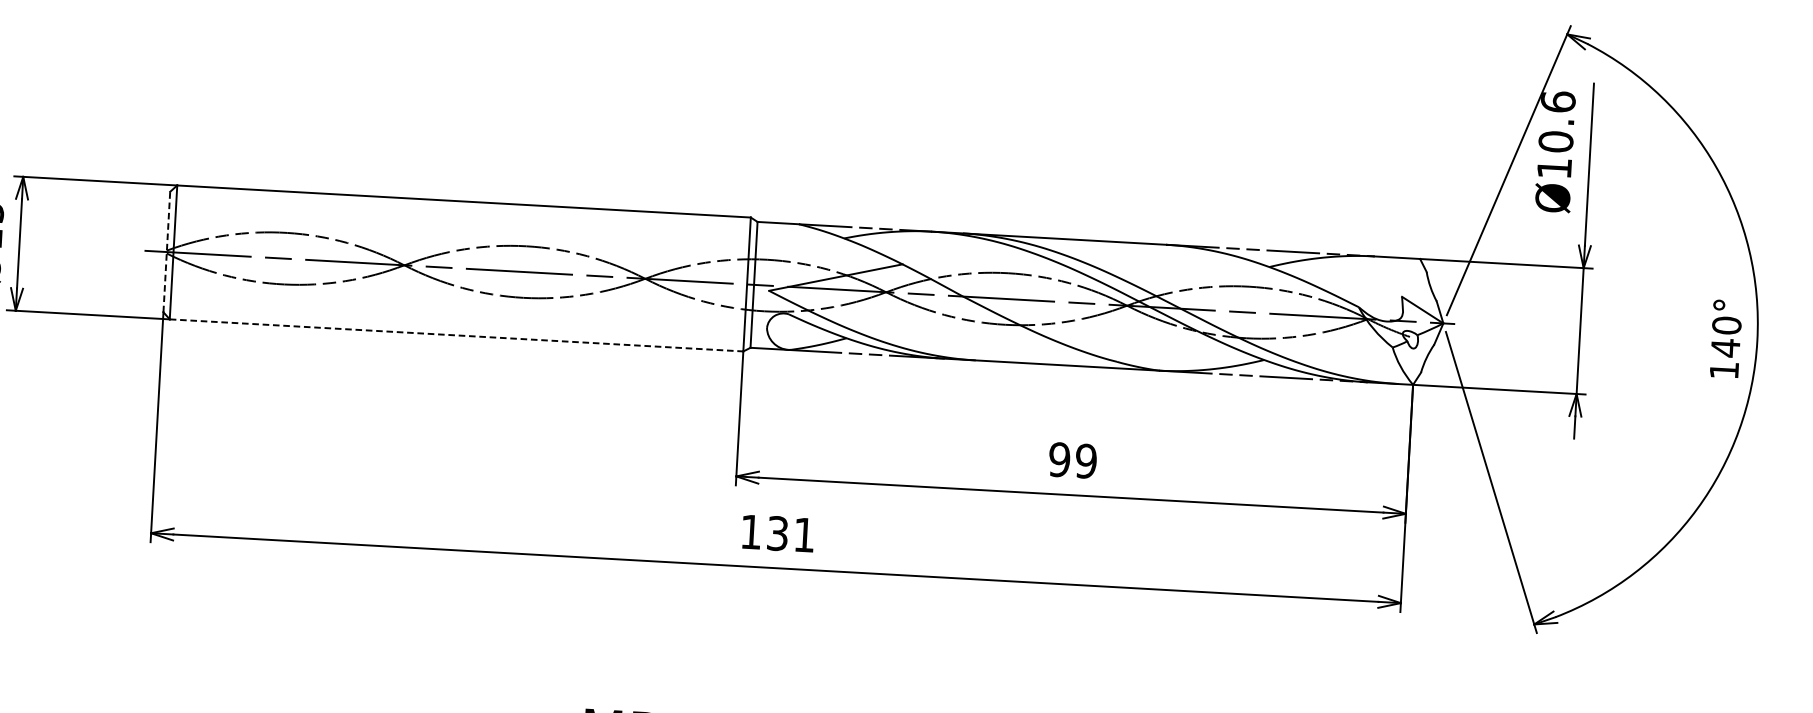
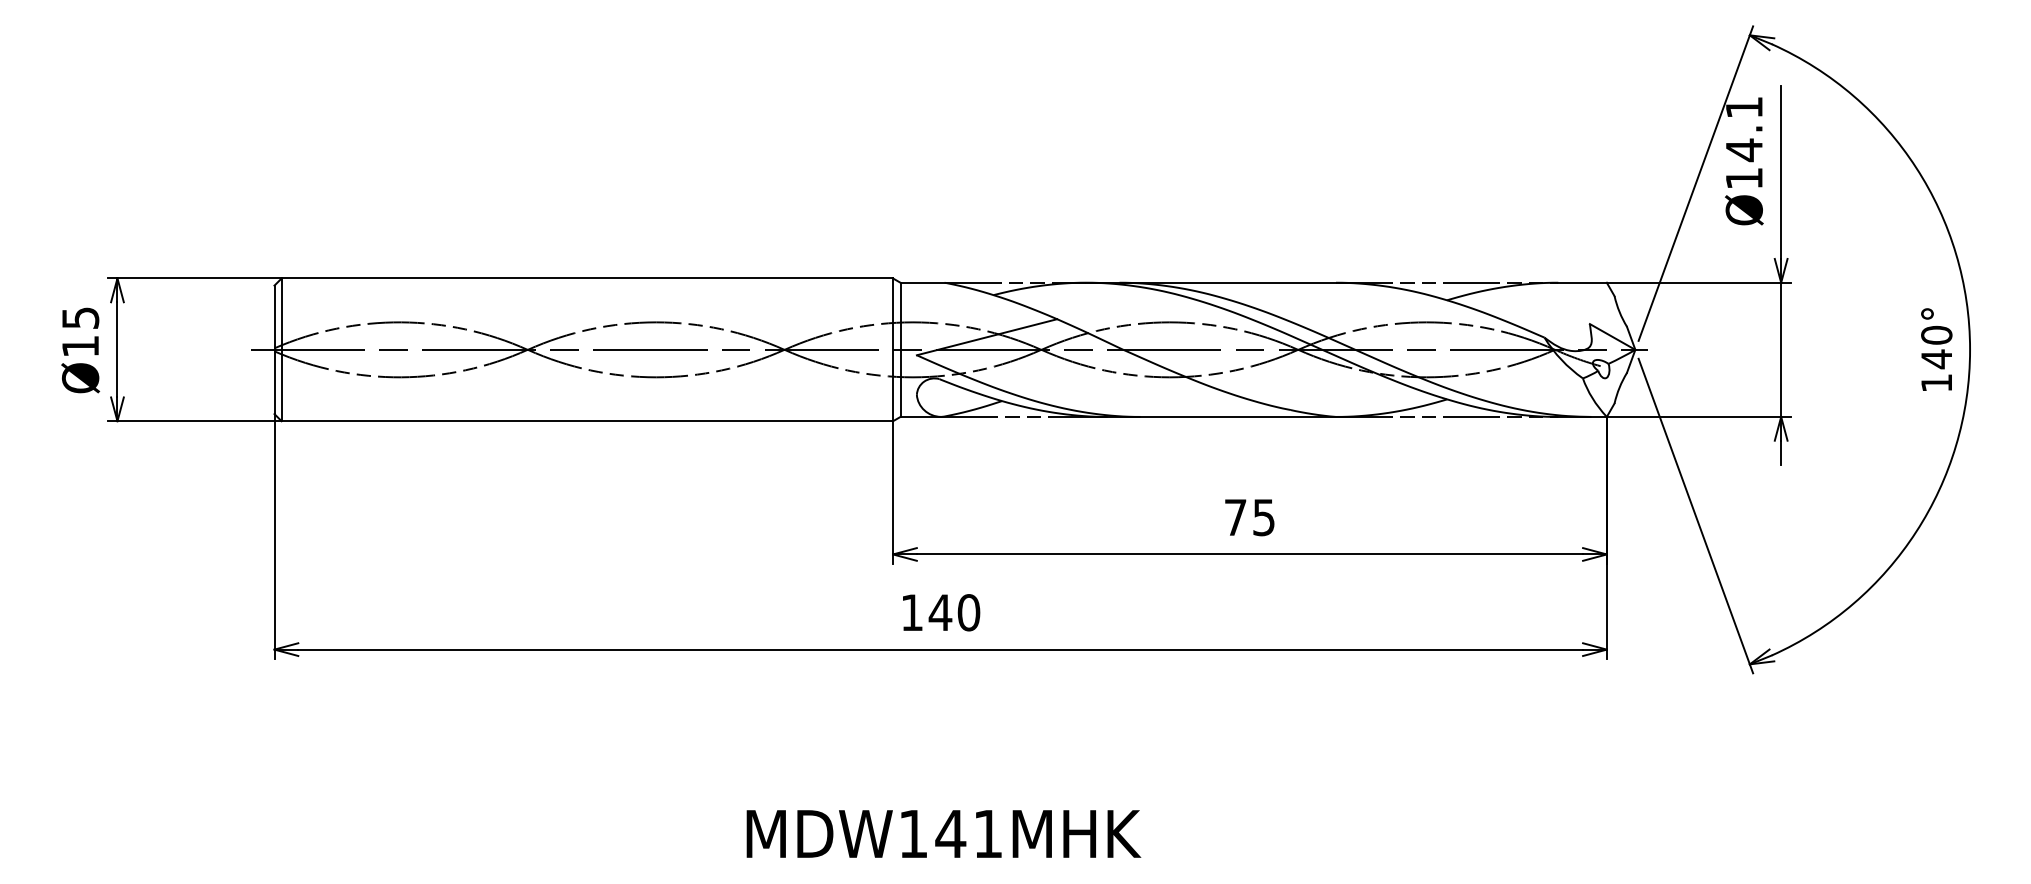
text: (1556, 122) -> (1743, 129), Ø10.6 -> Ø14.1
line: (166, 251) -> (274, 349), dashed -> solid
line: (456, 335) -> (587, 421), dashed -> solid
text: (1072, 460) -> (1249, 517), 99 -> 75
text: (790, 534) -> (954, 612), 131 -> 140

